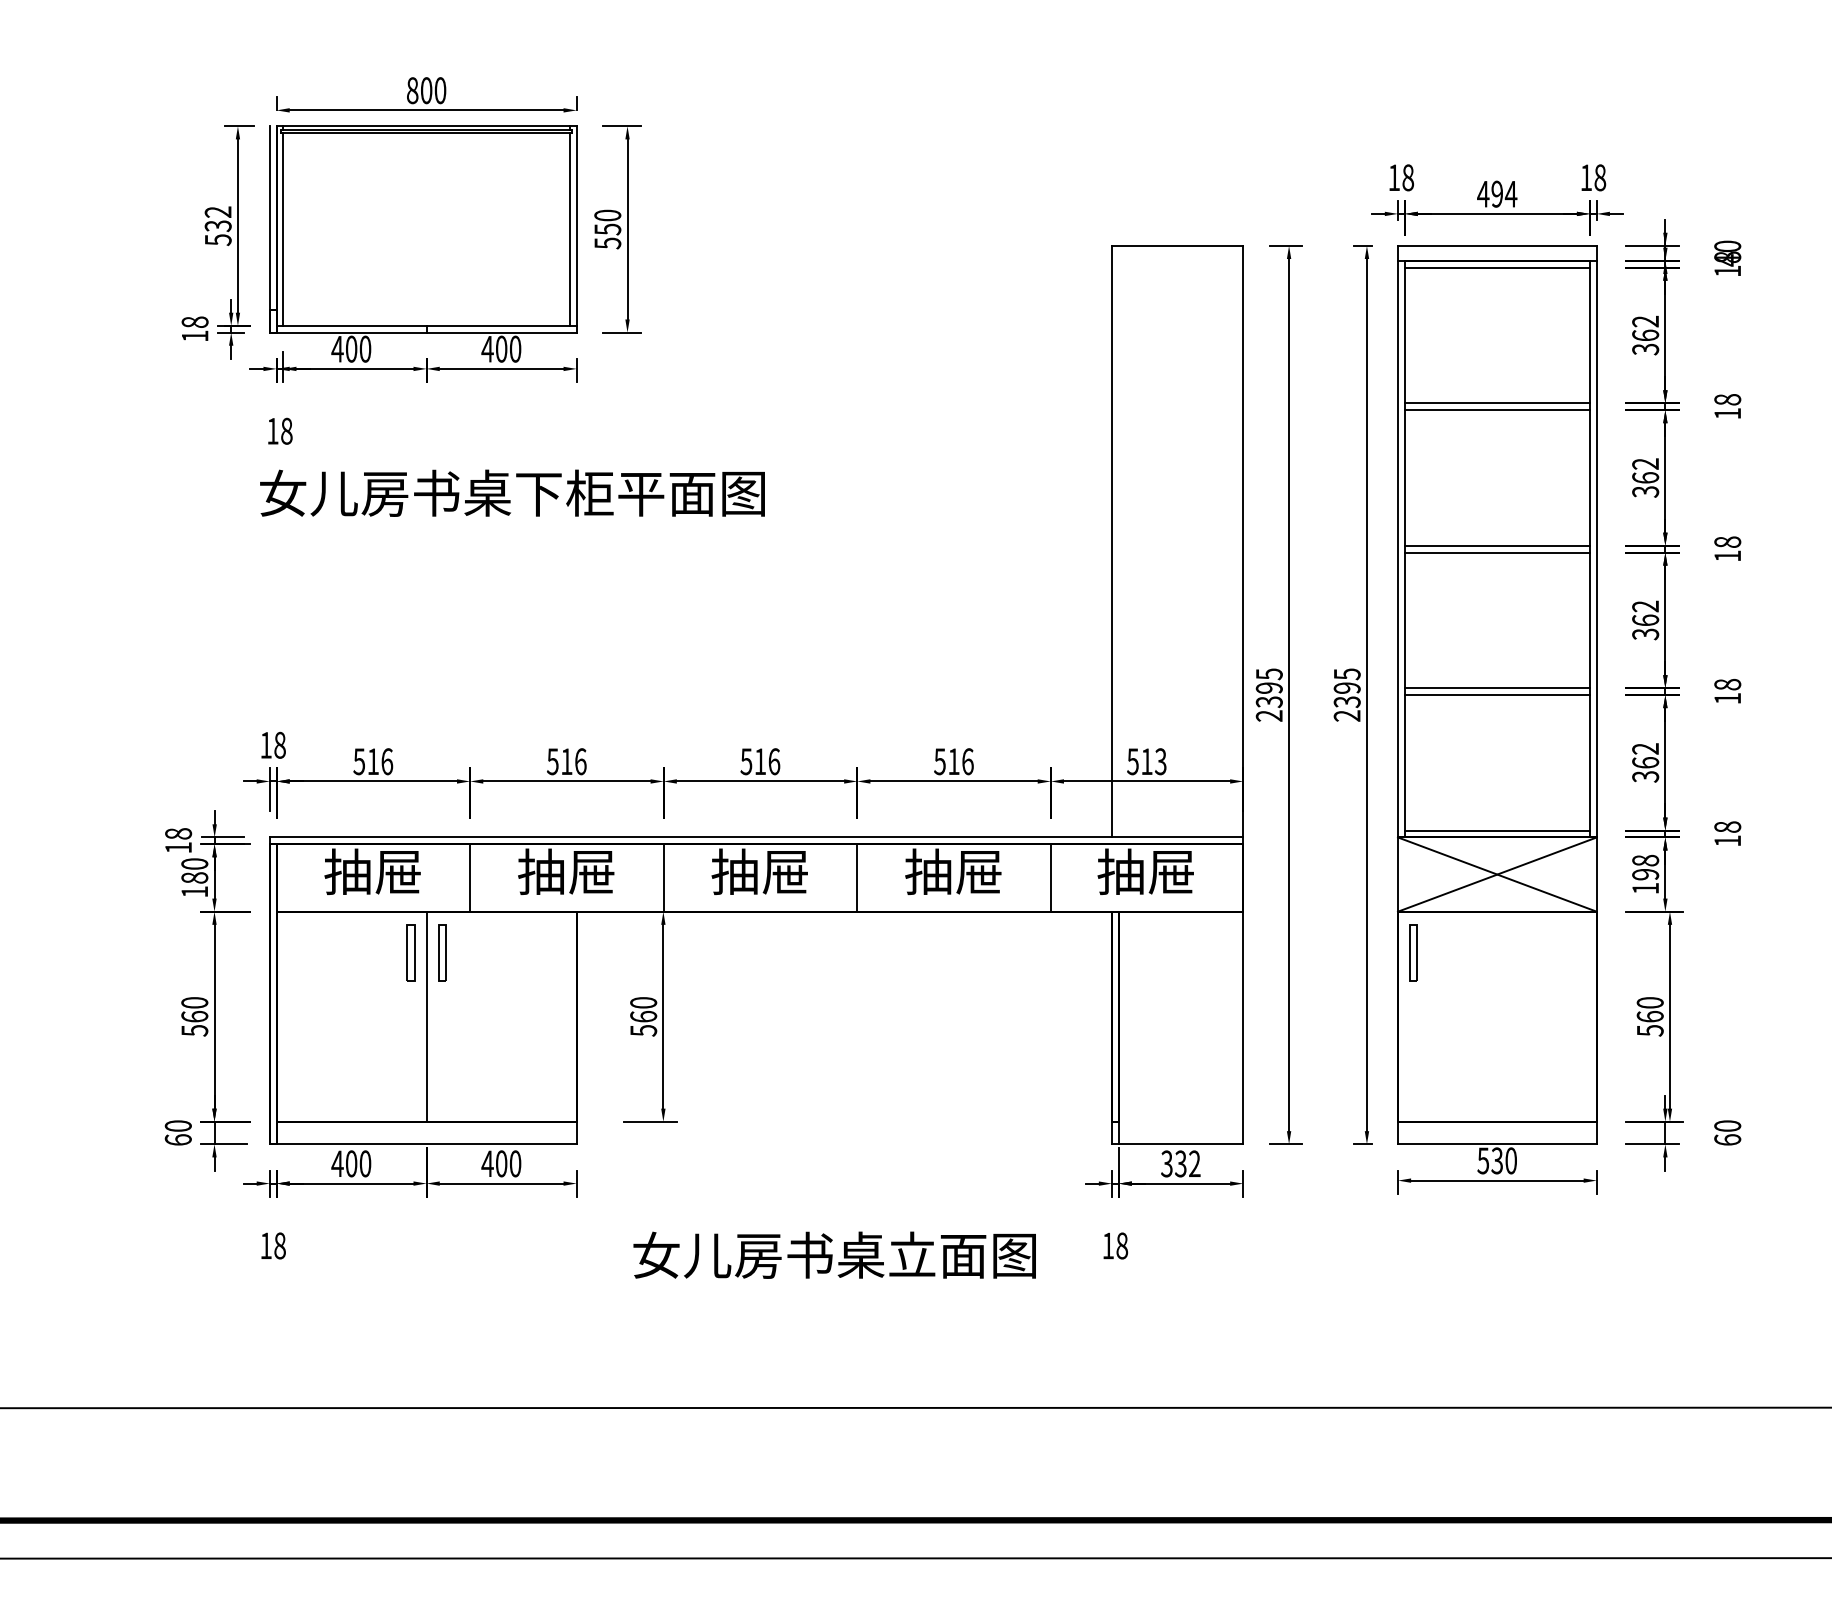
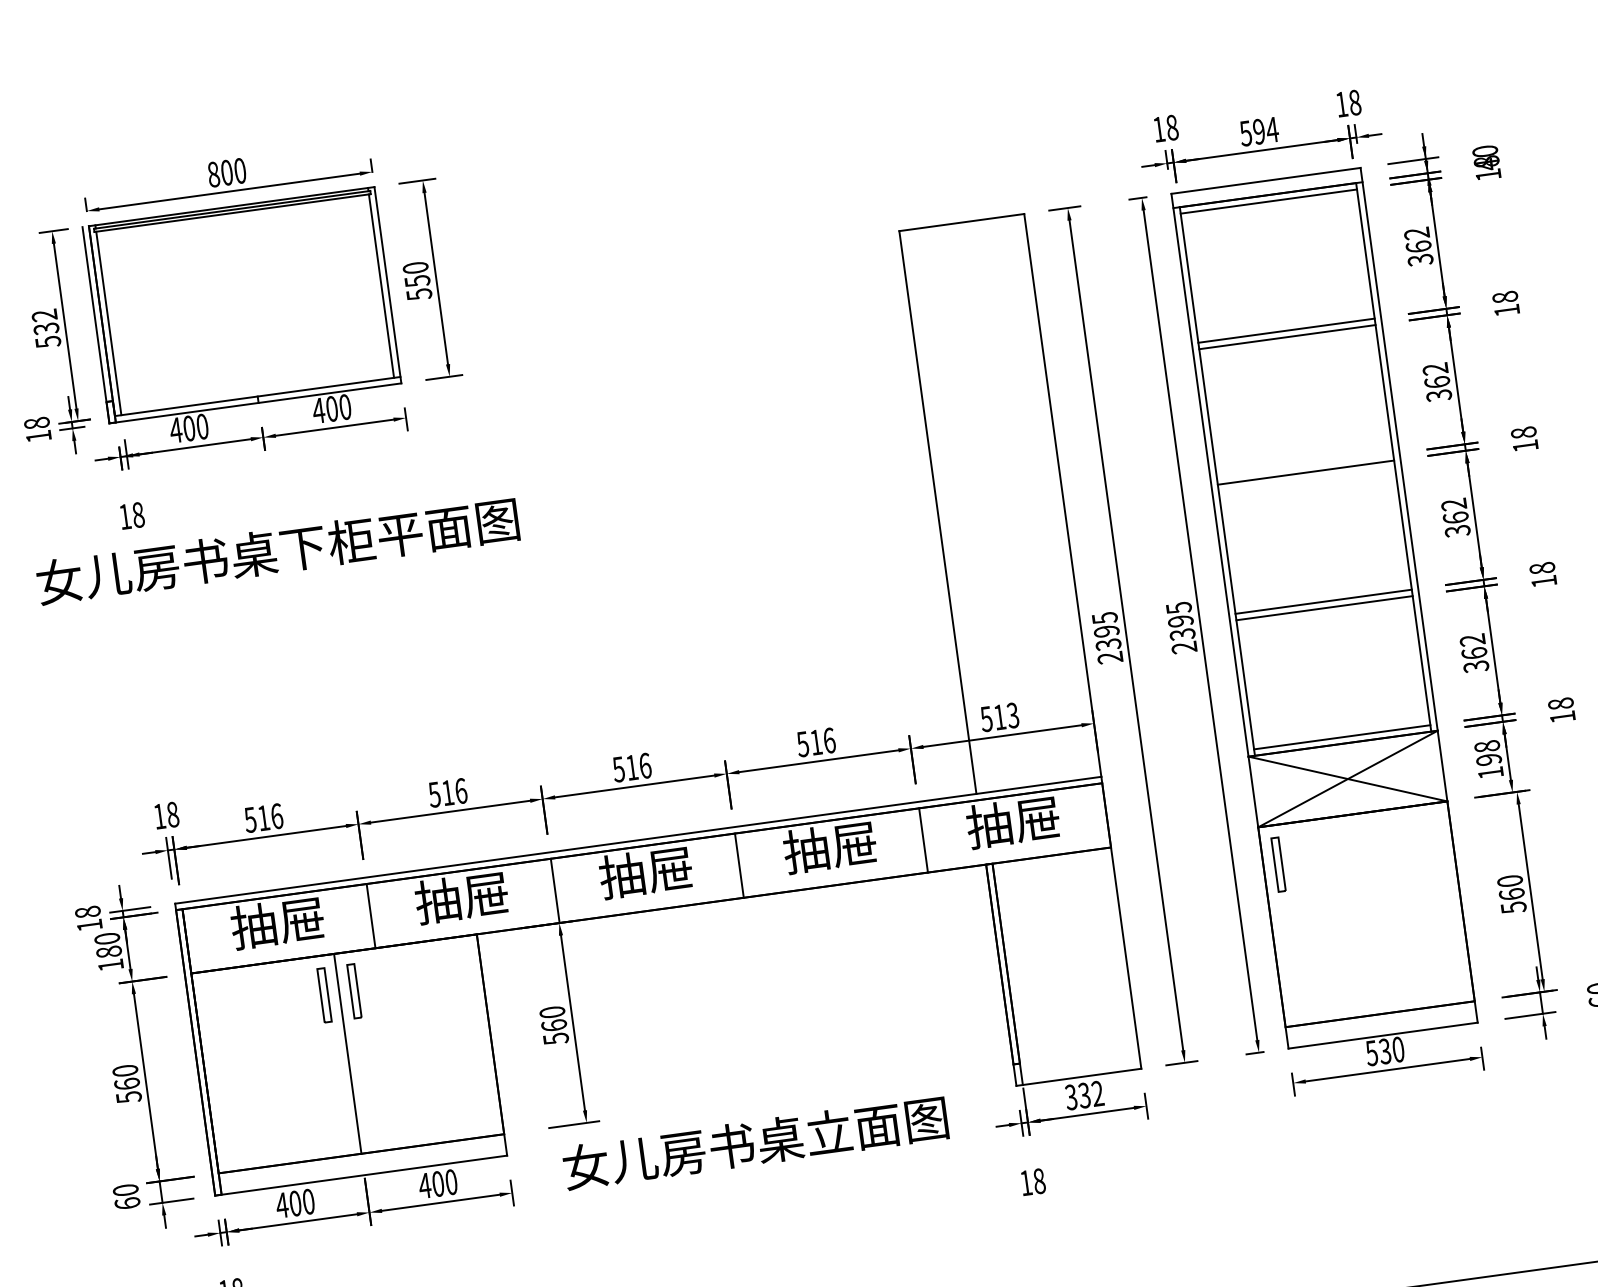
text: (1483, 194) -> (1246, 133), 494 -> 594
text: (512, 492) -> (277, 550), moved
line: (1497, 545) -> (1305, 465), removed
text: (834, 1254) -> (755, 1142), moved

